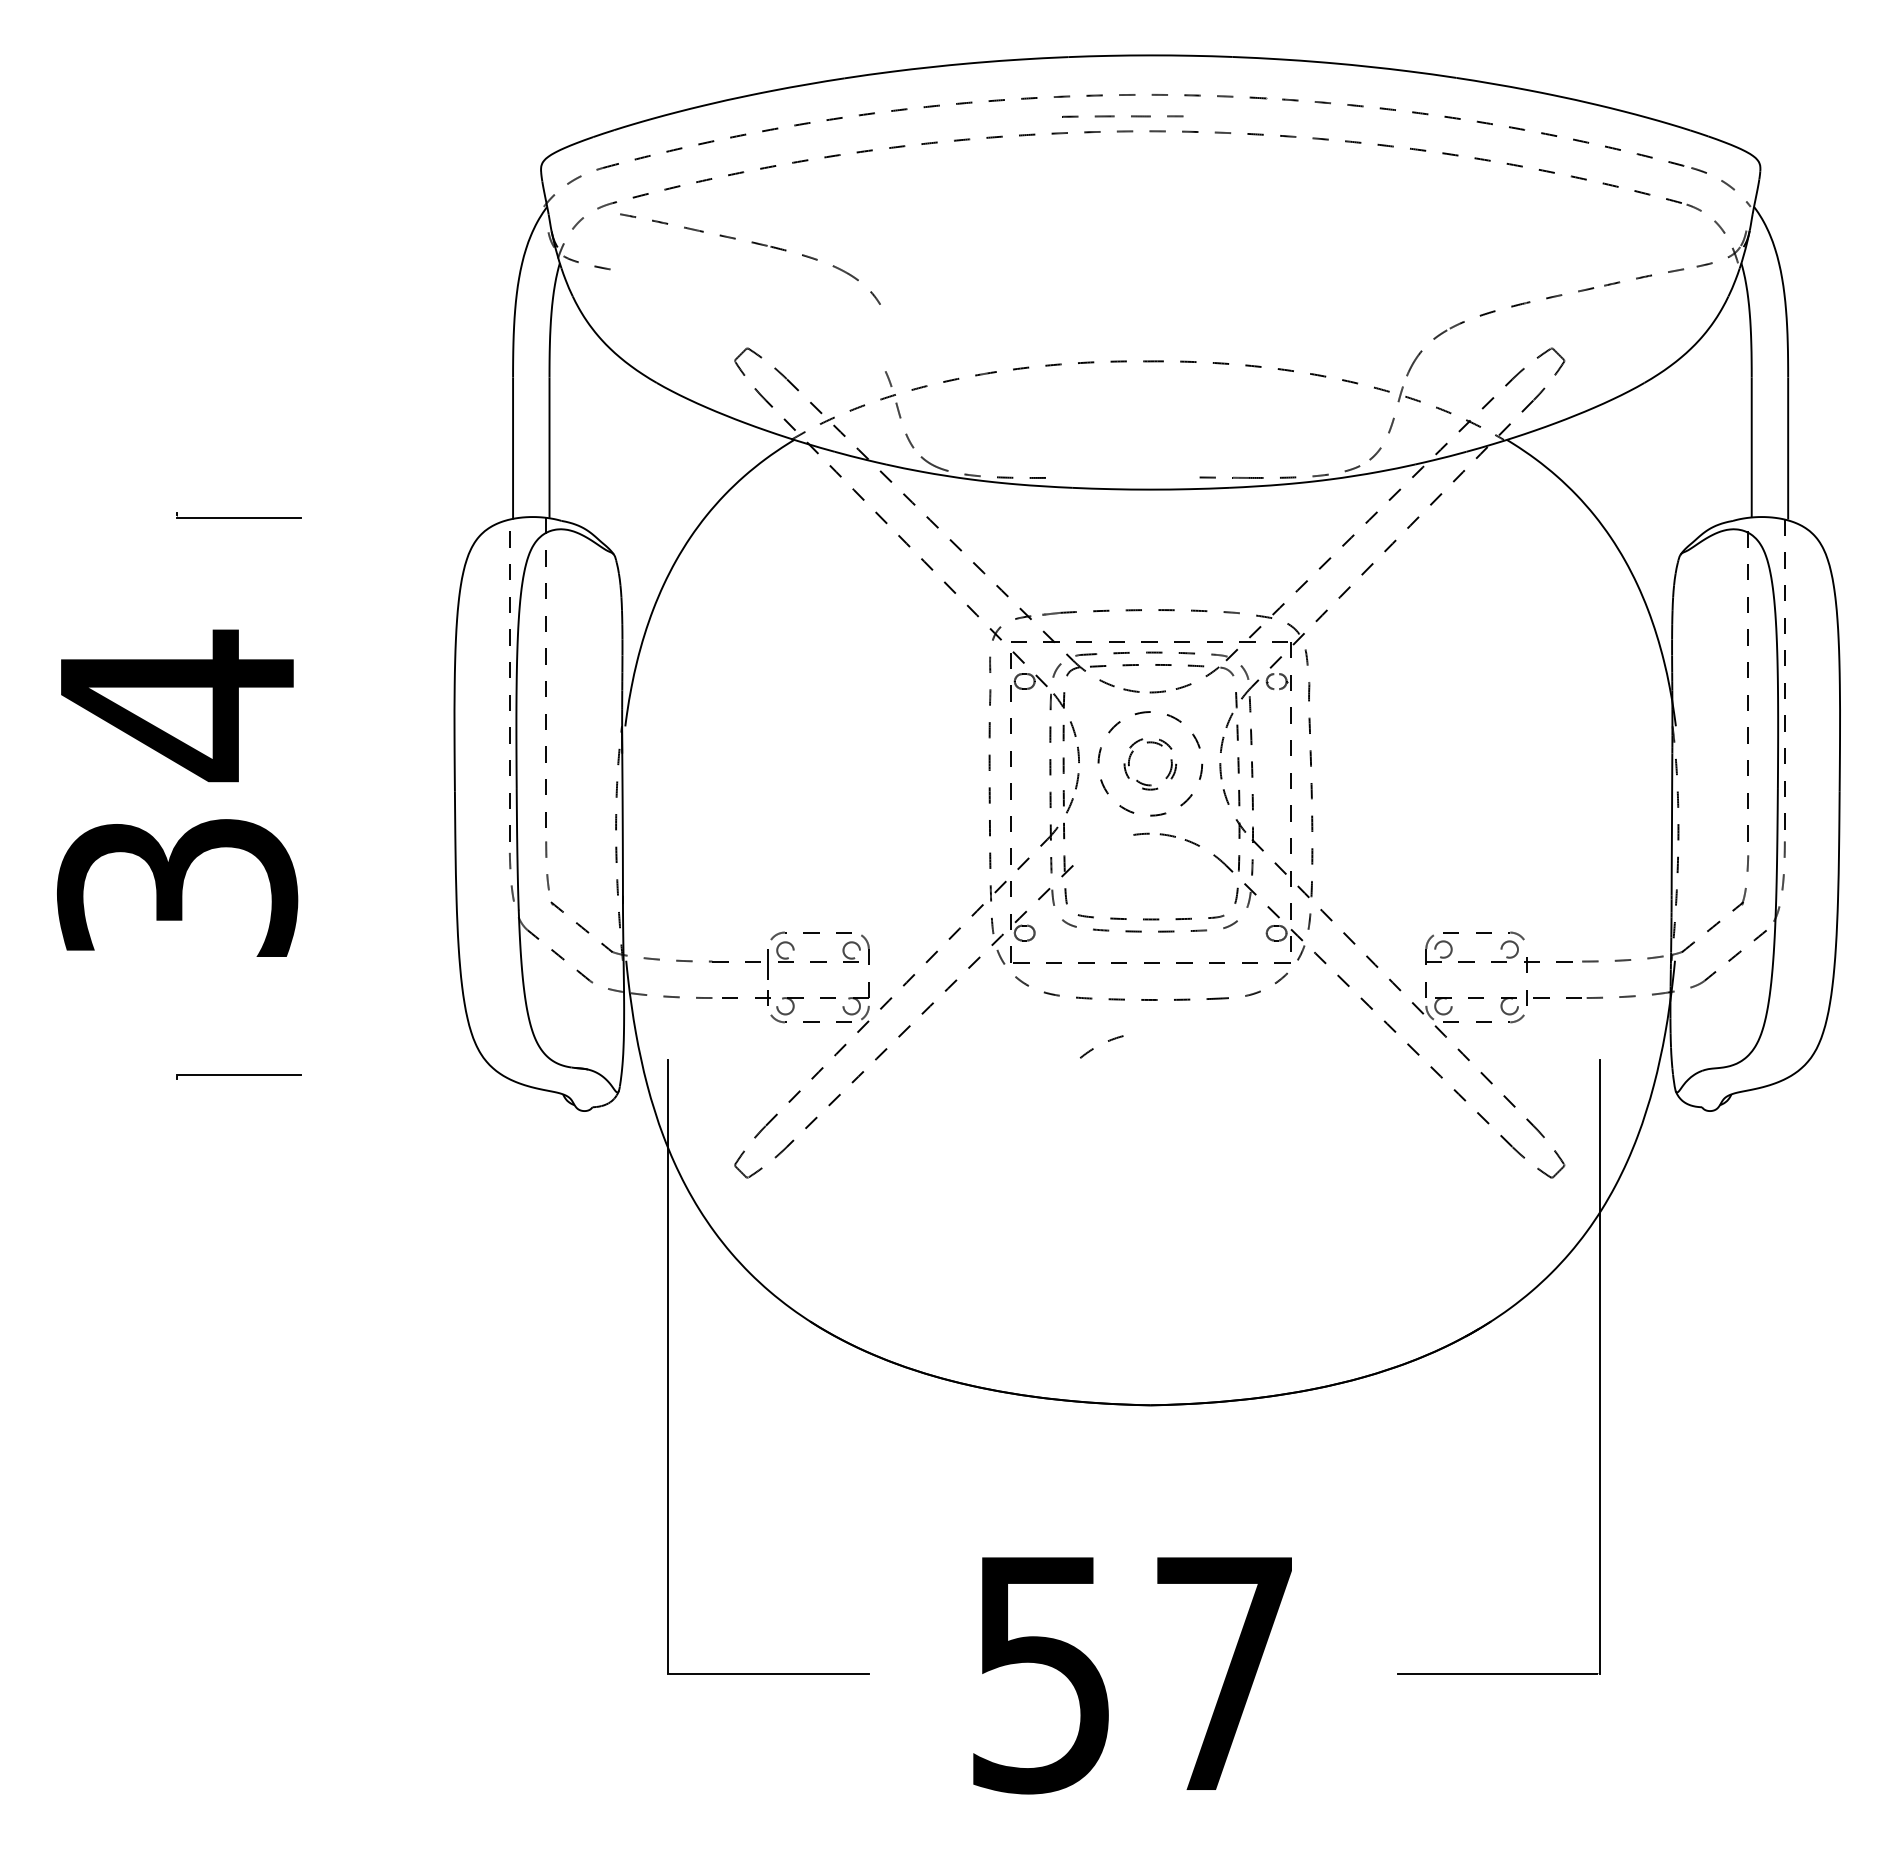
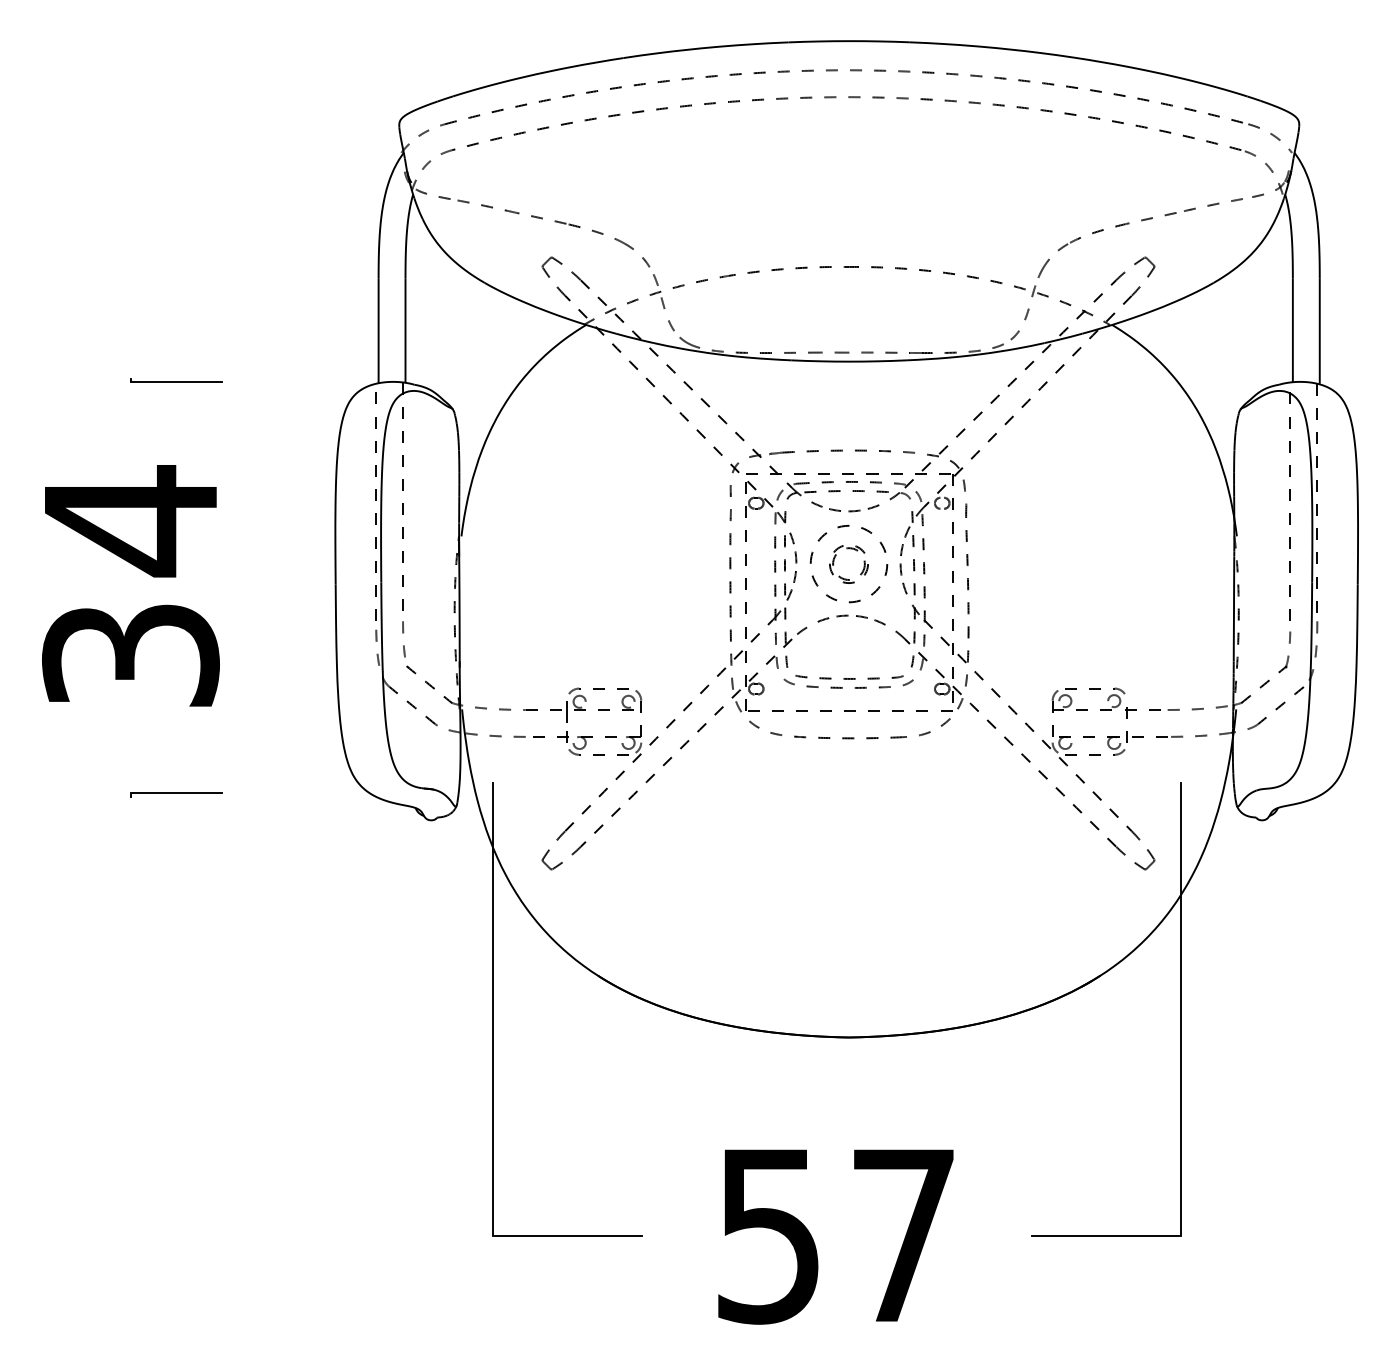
line: (1114, 116) -> (822, 352), moved
part: (755, 244) -> (557, 222), moved
curve: (1093, 1048) -> (807, 627), moved

